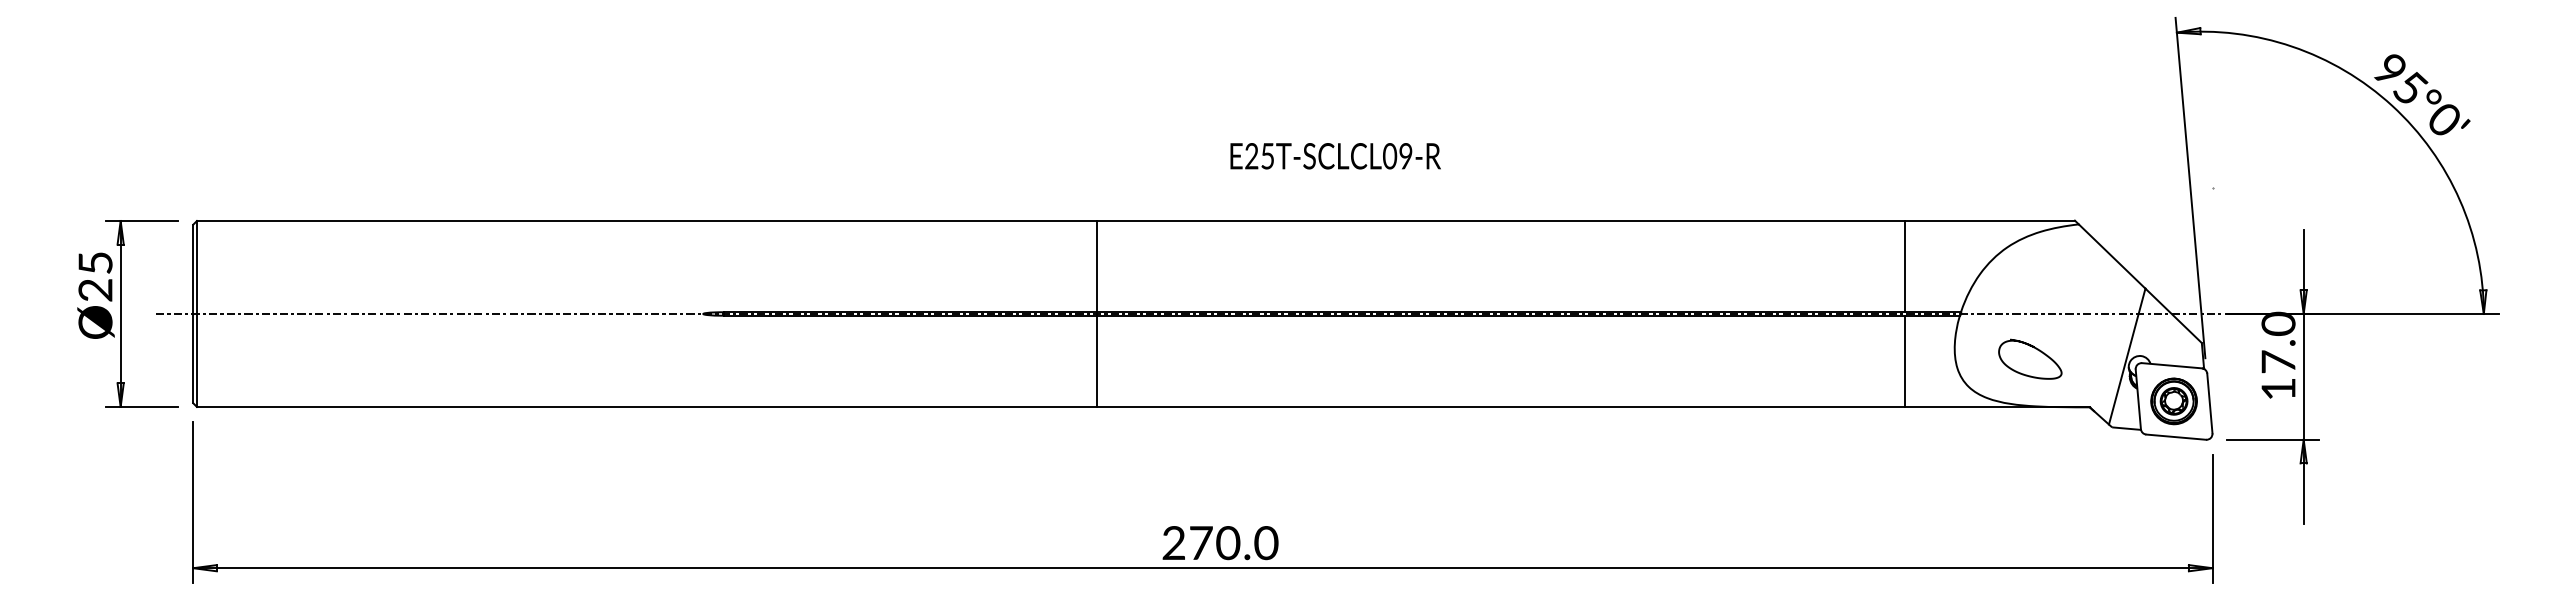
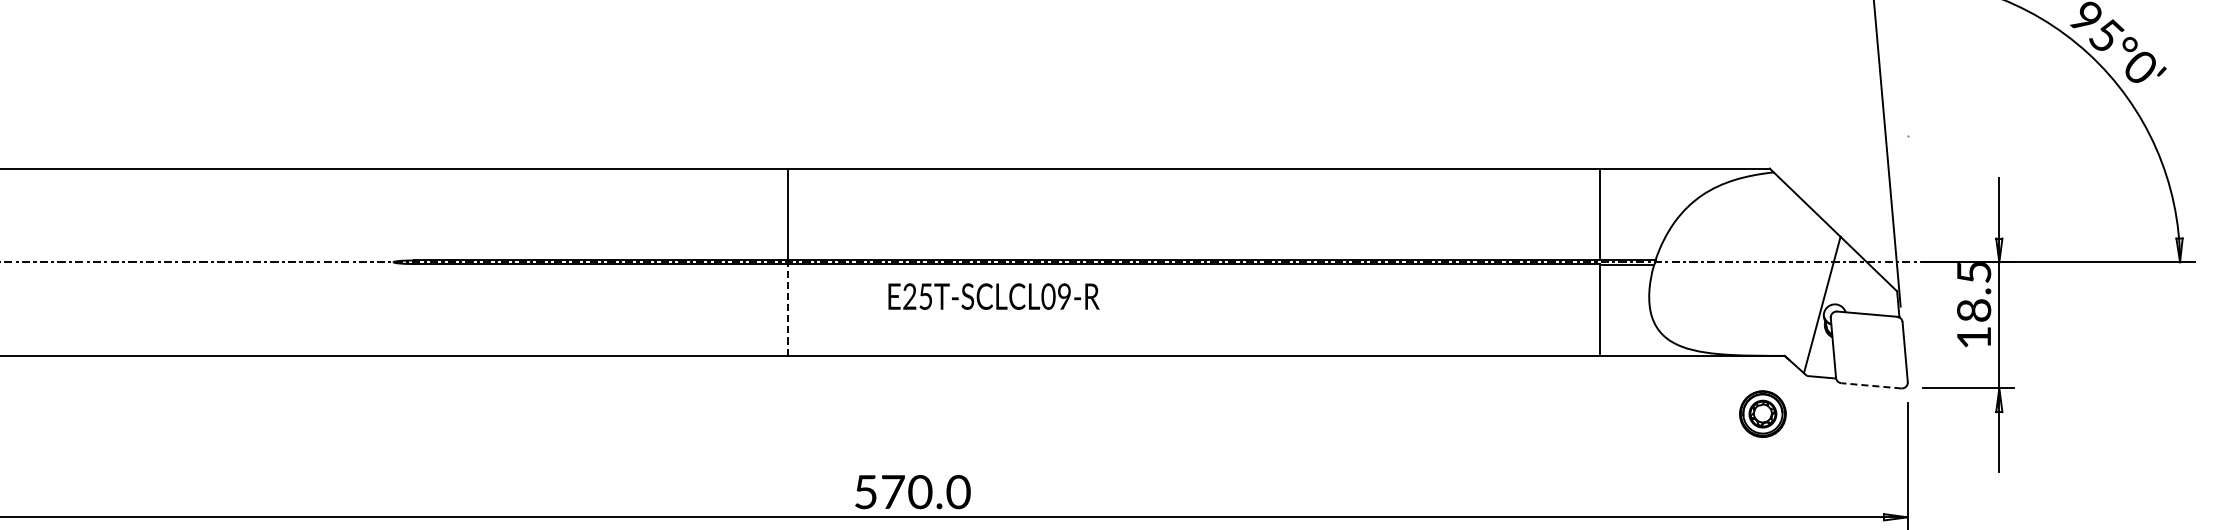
text: (1335, 156) -> (993, 296), moved
text: (2278, 342) -> (1974, 290), 17.0 -> 18.5
curve: (2035, 349) -> (1730, 297), removed
line: (1096, 361) -> (788, 309), solid -> dashed
part: (2173, 401) -> (1762, 414), moved
line: (2176, 437) -> (1871, 386), solid -> dashed
text: (1173, 543) -> (865, 492), 270.0 -> 570.0

